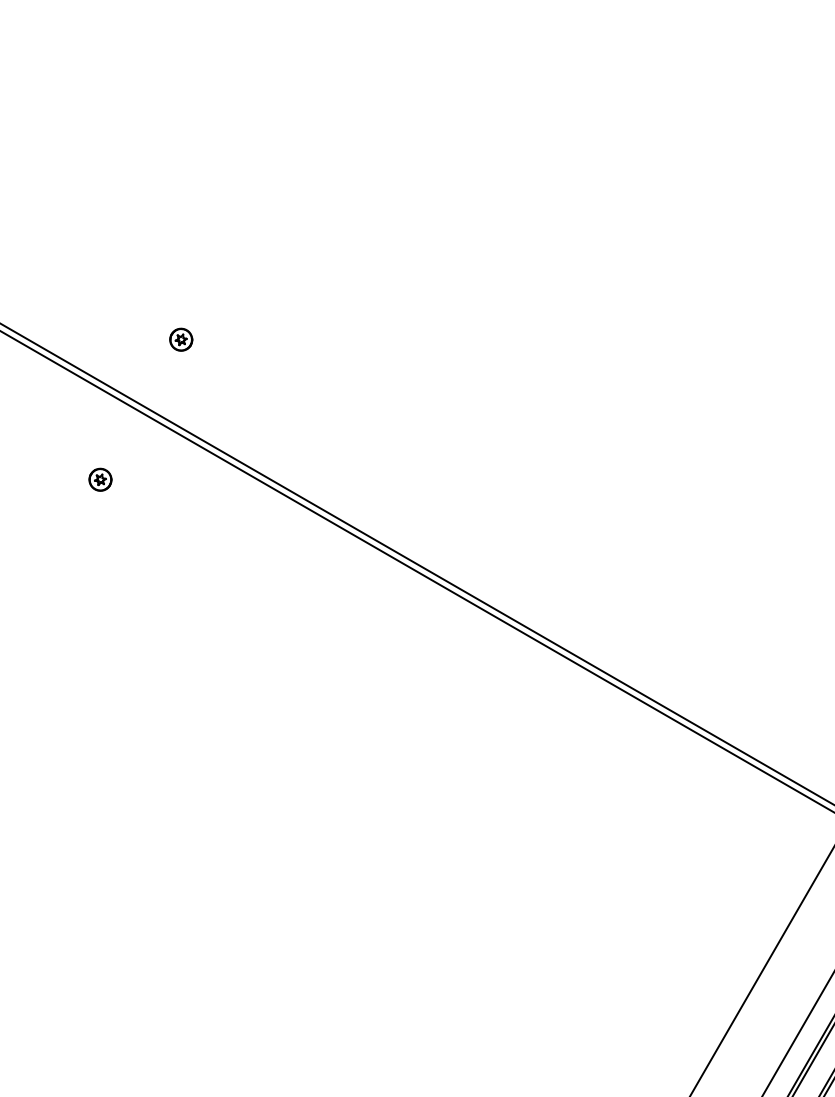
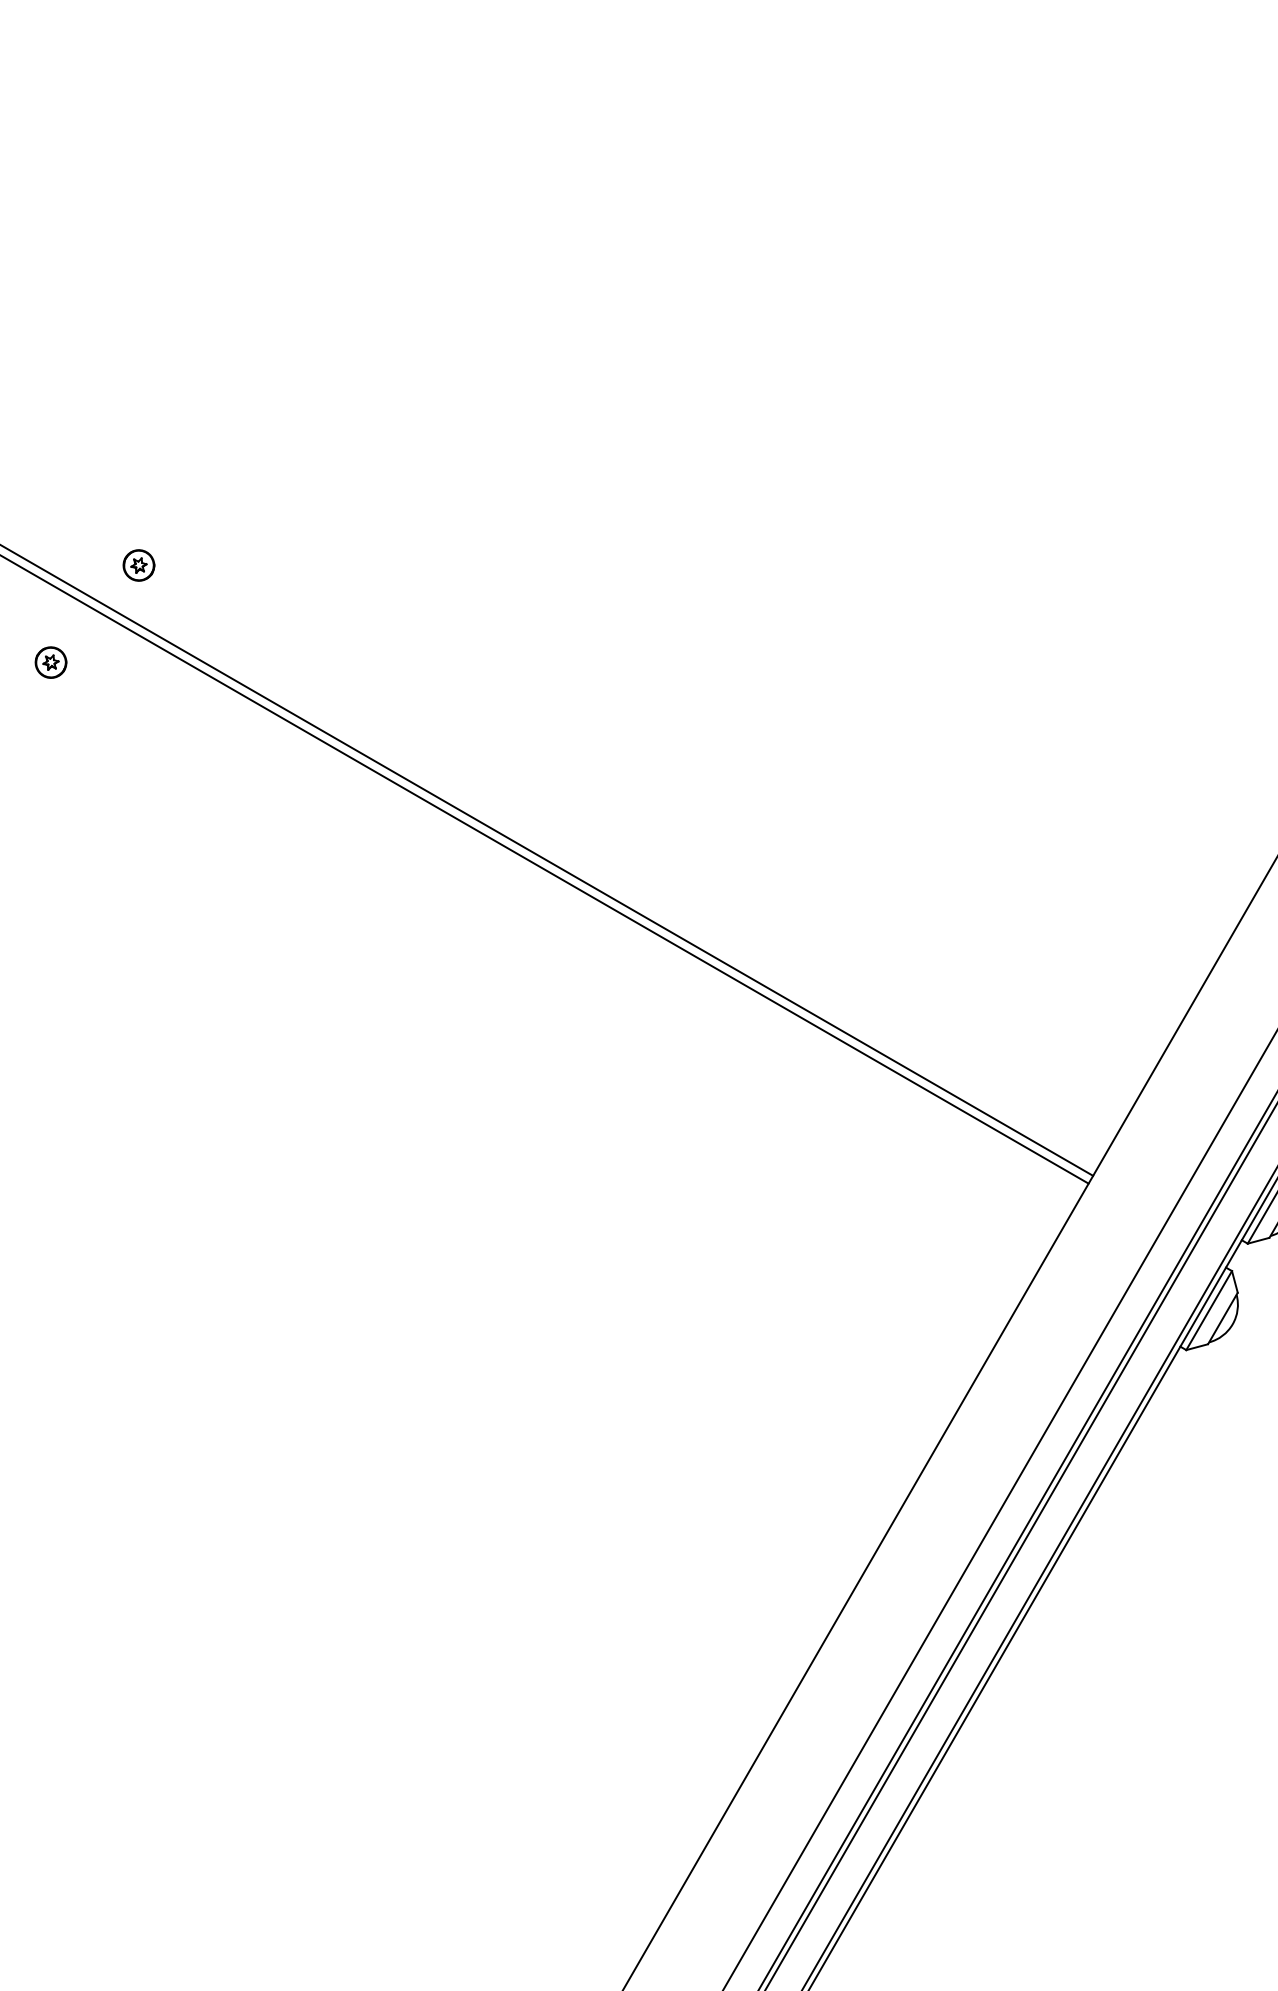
part: (180, 339) -> (138, 565), moved
part: (100, 479) -> (50, 662), moved

